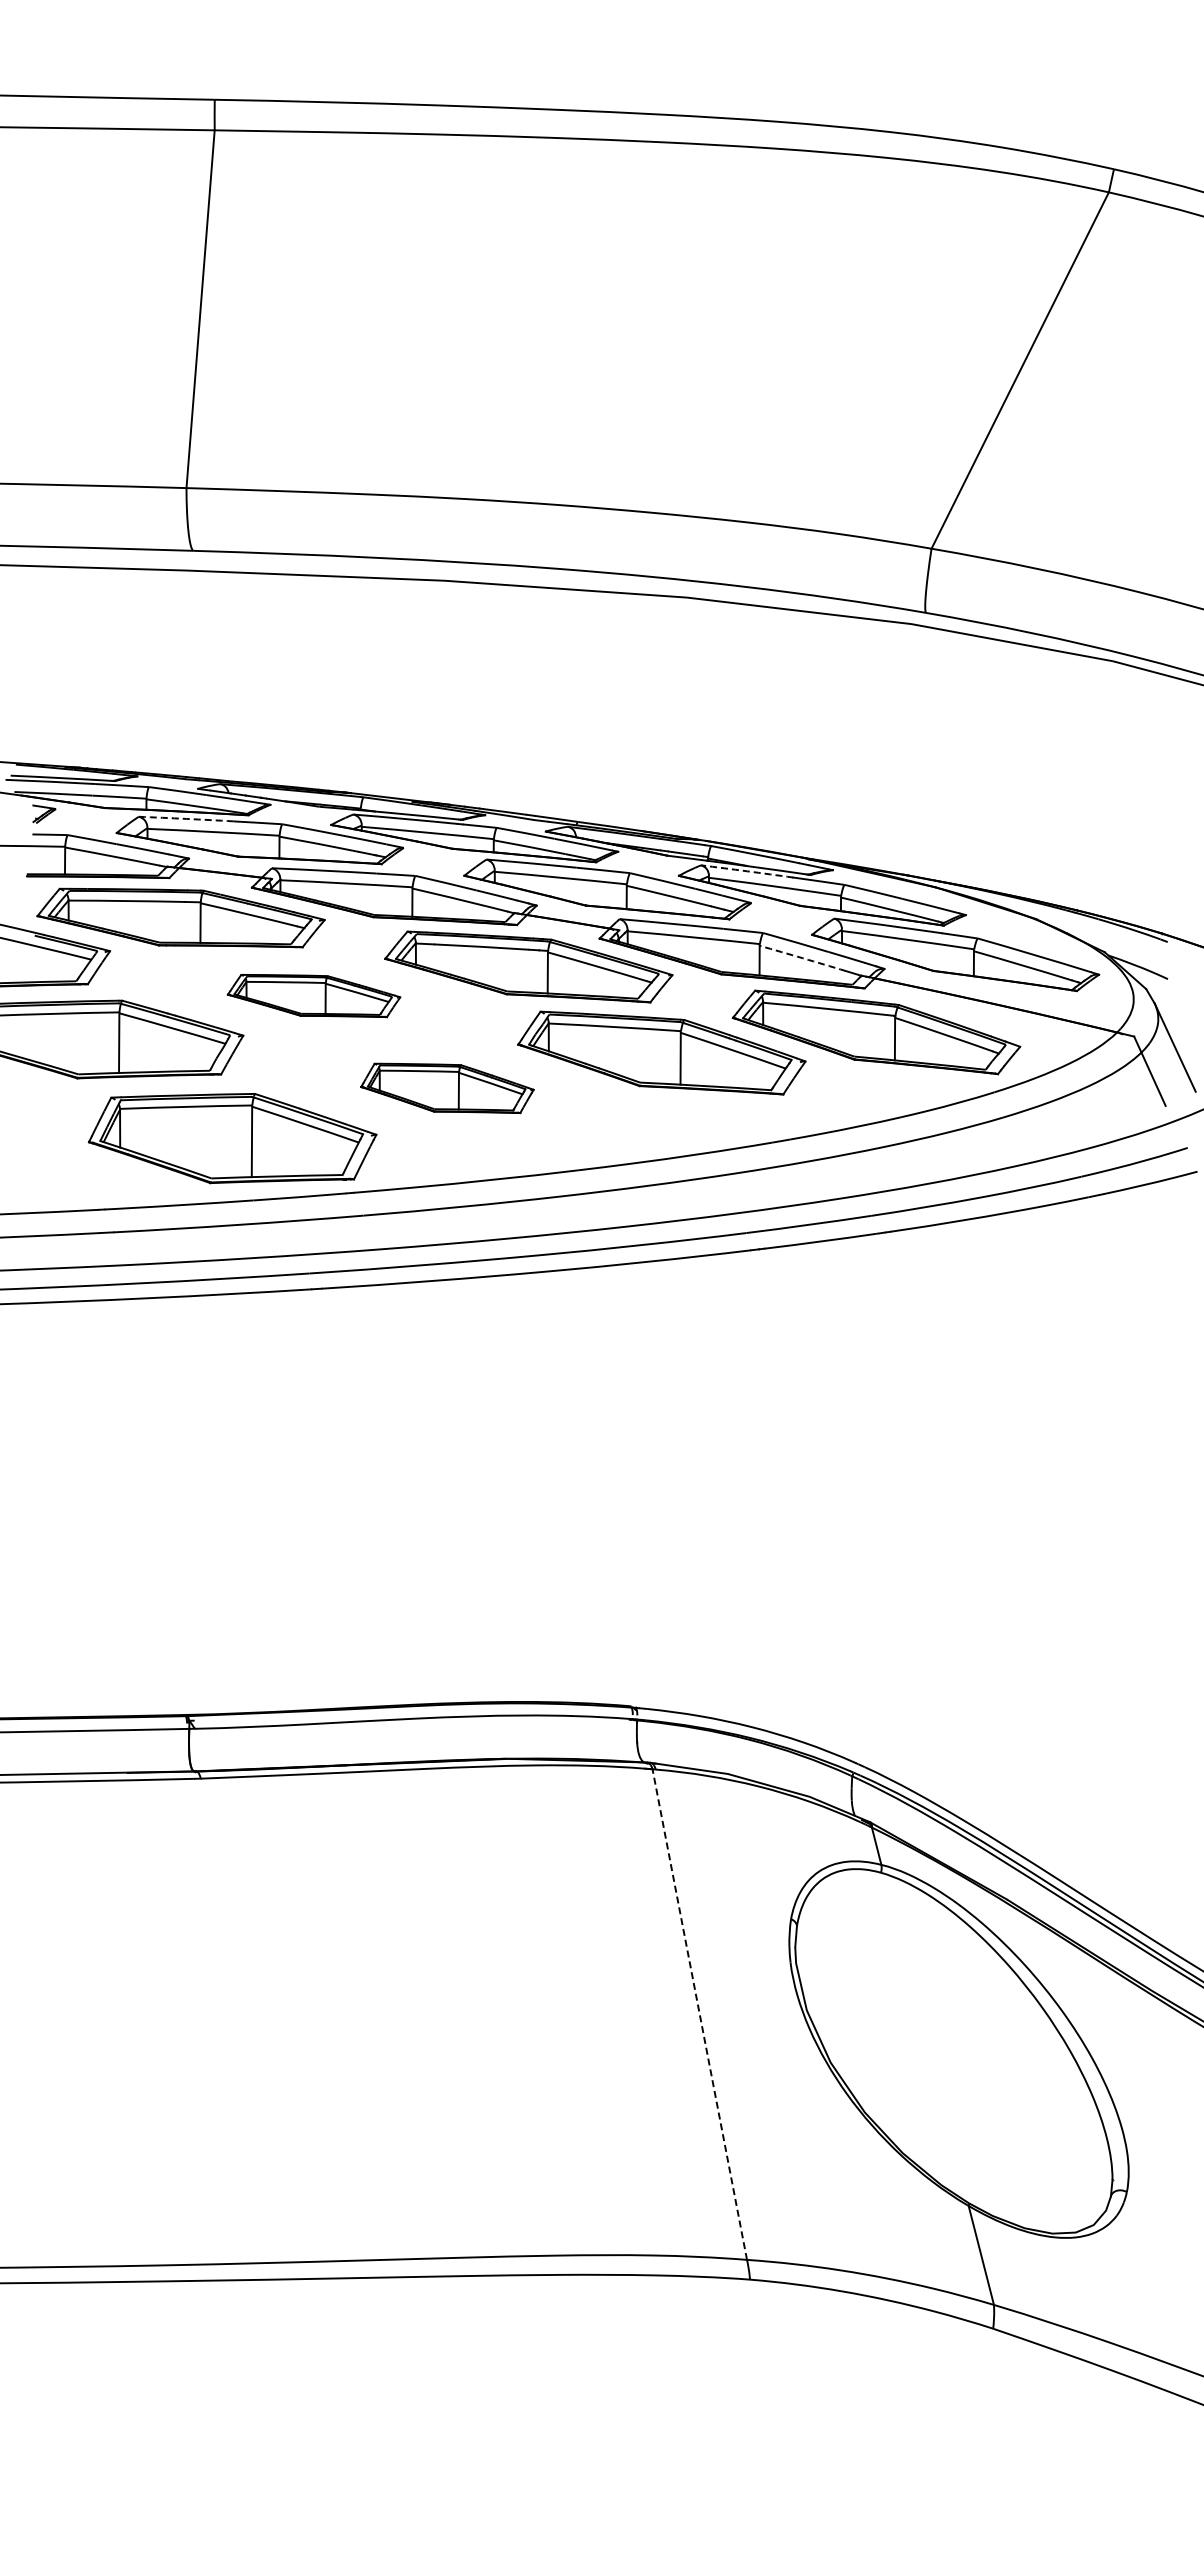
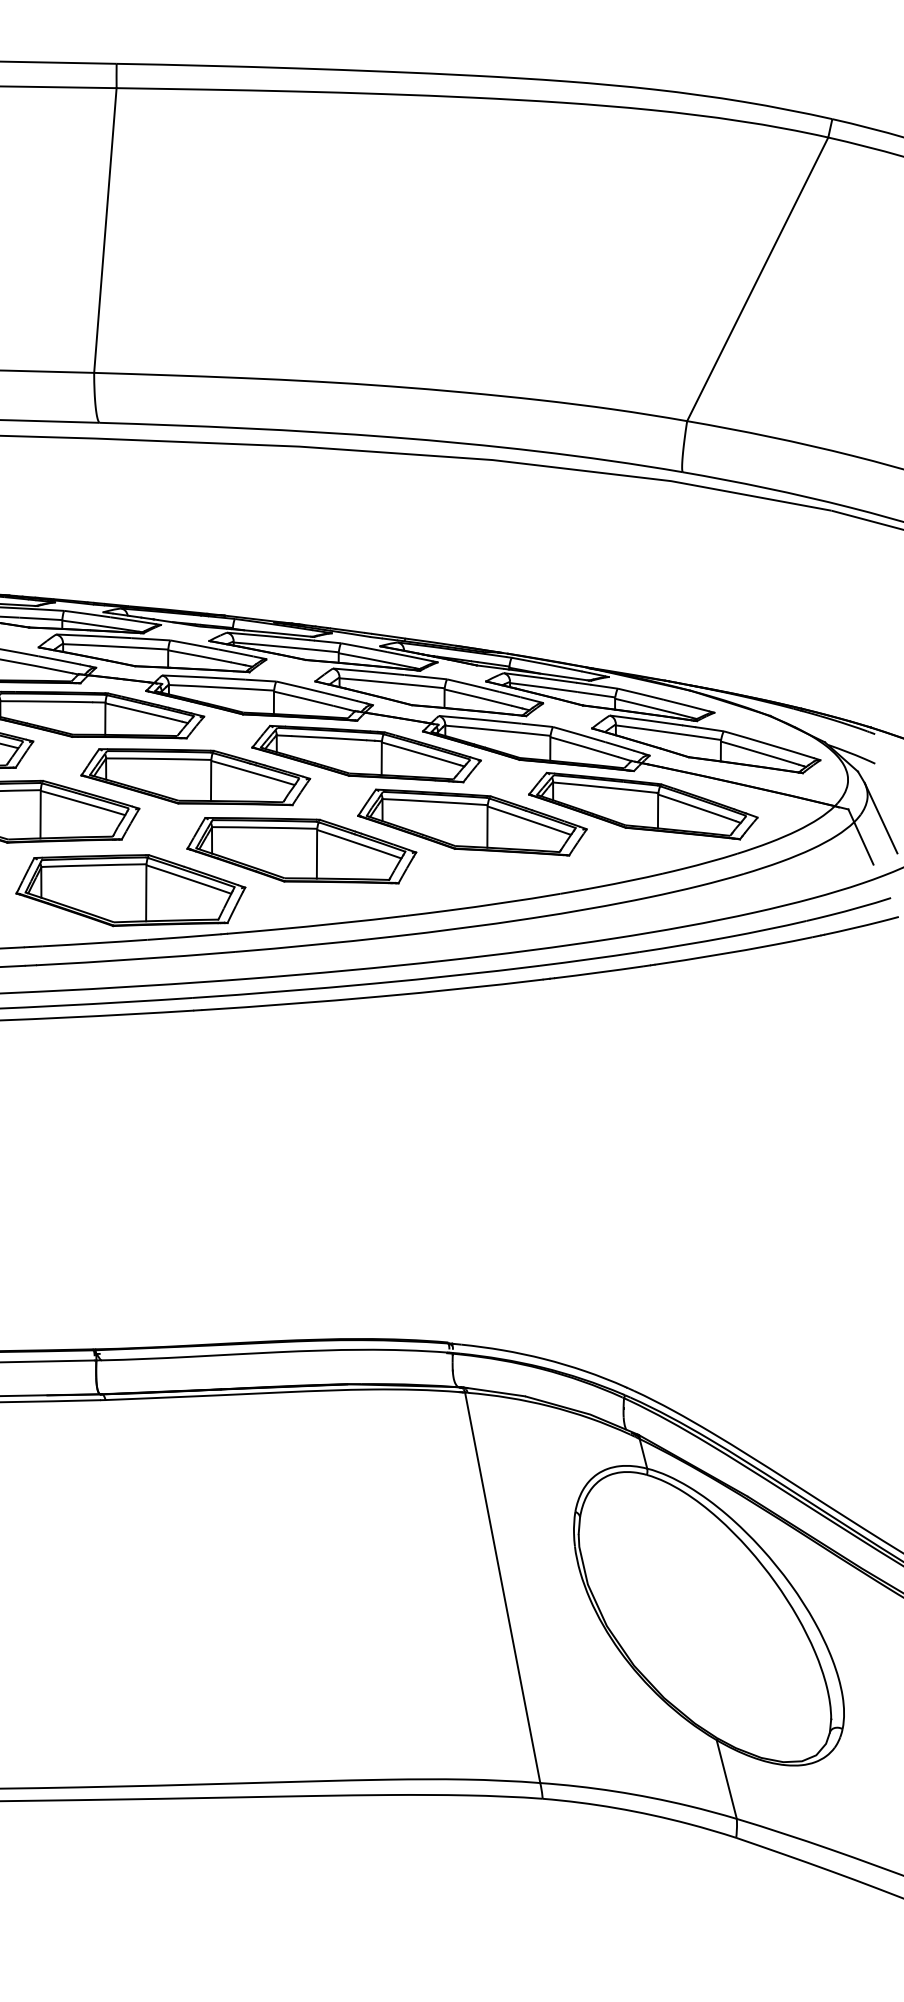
arc: (186, 818) -> (94, 635), dashed -> solid
arc: (747, 871) -> (540, 678), dashed -> solid
arc: (802, 958) -> (584, 747), dashed -> solid
part: (313, 995) -> (195, 776), size x1.67
part: (447, 1088) -> (301, 850), size x1.67
line: (699, 2014) -> (502, 1587), dashed -> solid

